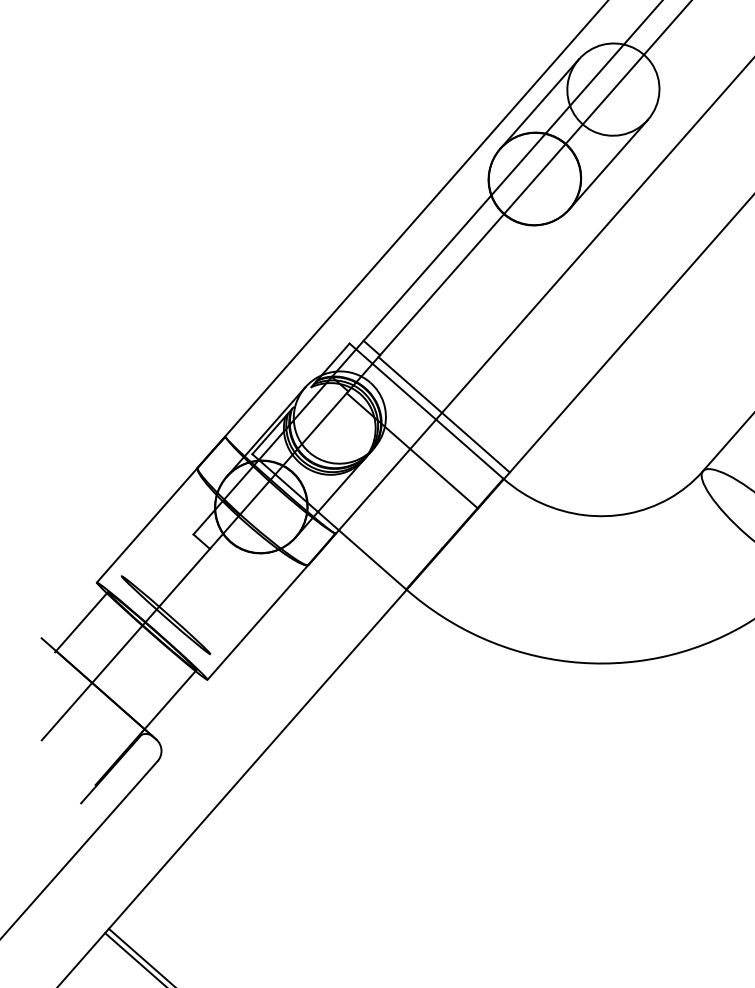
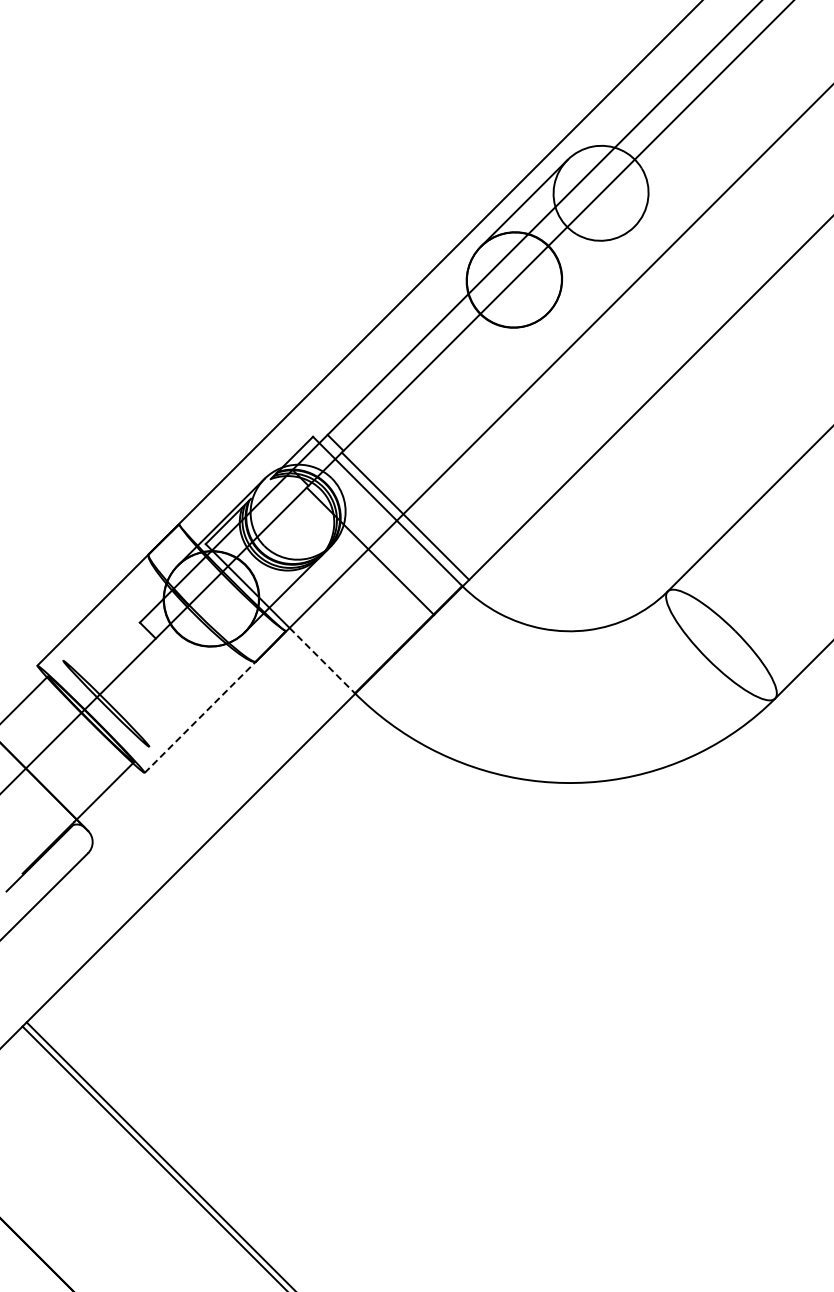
line: (607, 164) -> (590, 269), removed
line: (372, 559) -> (322, 660), solid -> dashed
line: (258, 622) -> (200, 717), solid -> dashed

